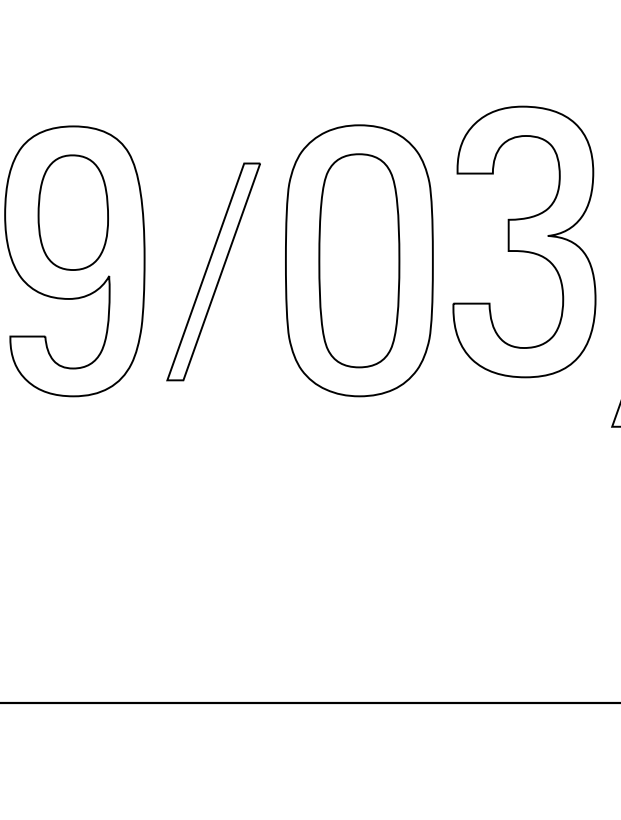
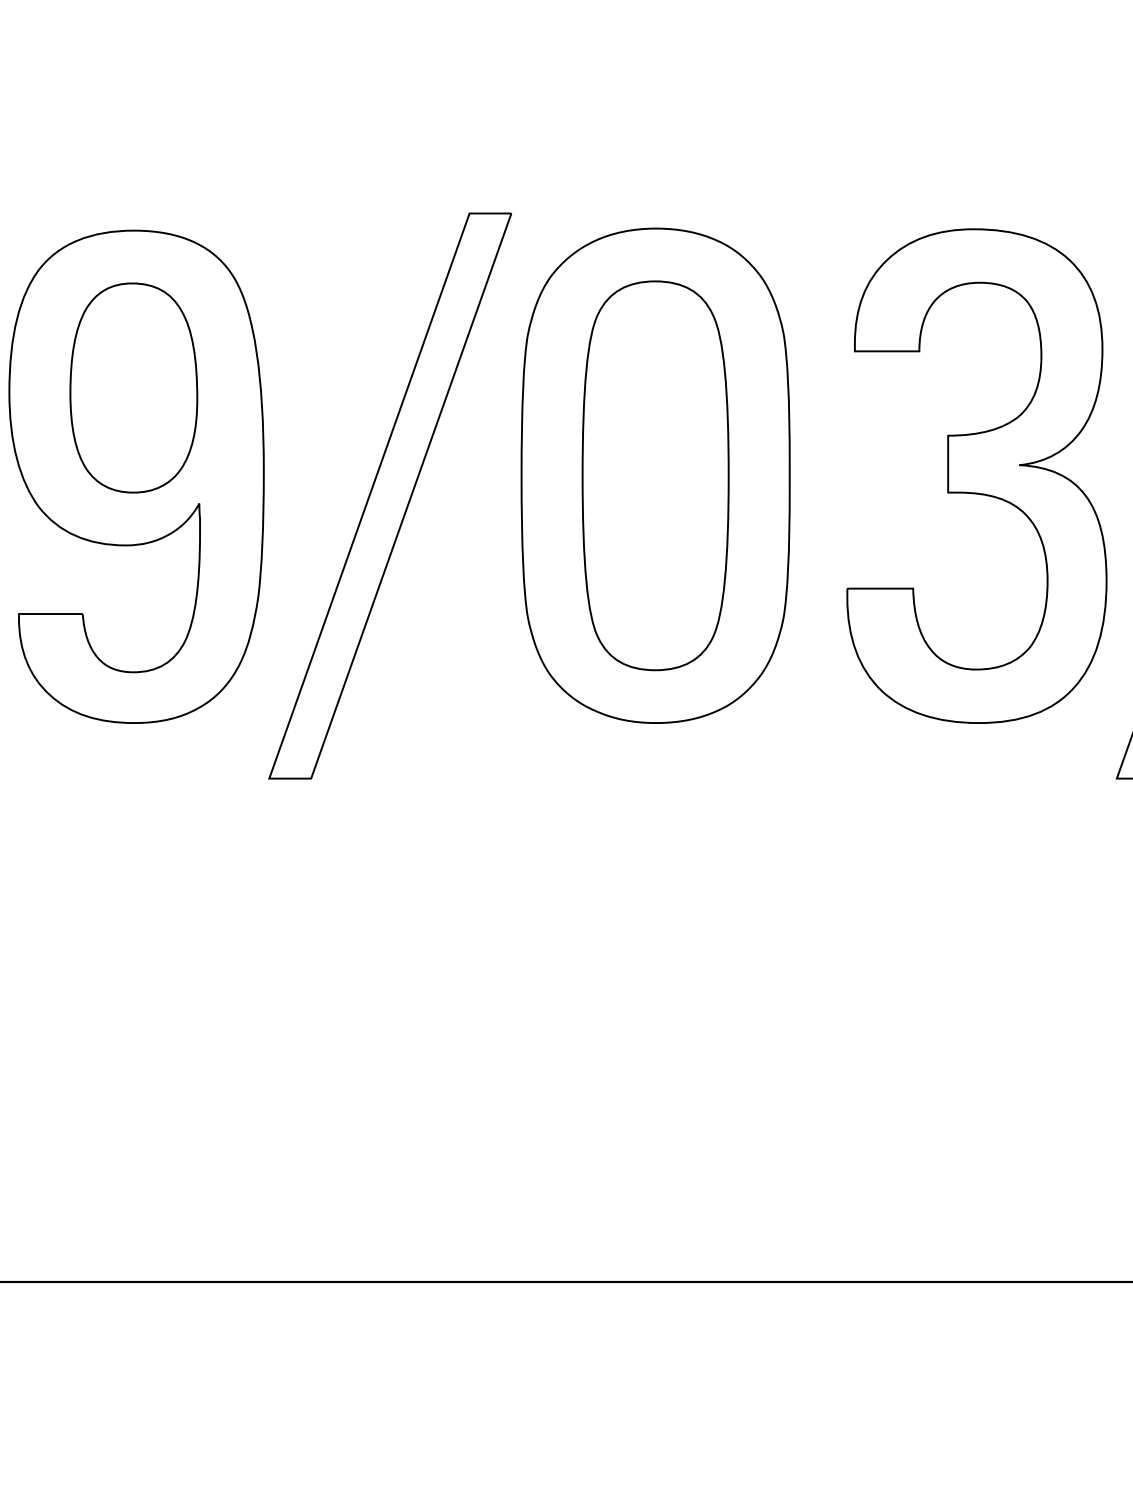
part: (524, 241) -> (976, 475), moved
part: (213, 271) -> (389, 495), size x1.43

